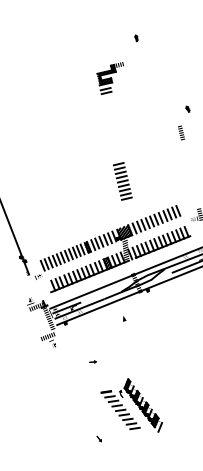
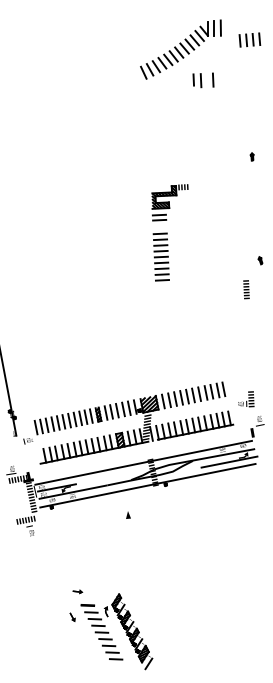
part: (135, 38) -> (251, 156), moved
part: (122, 181) -> (160, 256), moved
part: (92, 361) -> (77, 591), moved
part: (99, 438) -> (72, 616), moved

